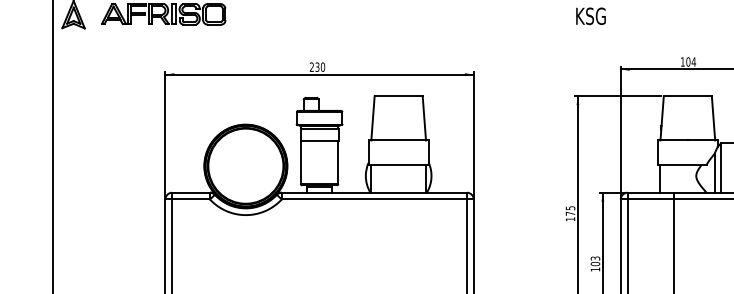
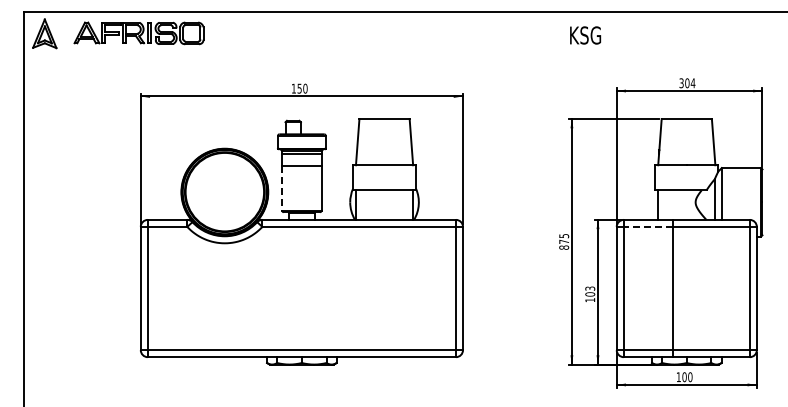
text: (682, 62) -> (681, 83), 104 -> 304
text: (314, 67) -> (296, 88), 230 -> 150
line: (301, 162) -> (282, 188), solid -> dashed
line: (651, 199) -> (648, 226), solid -> dashed
text: (570, 219) -> (564, 247), 175 -> 875

